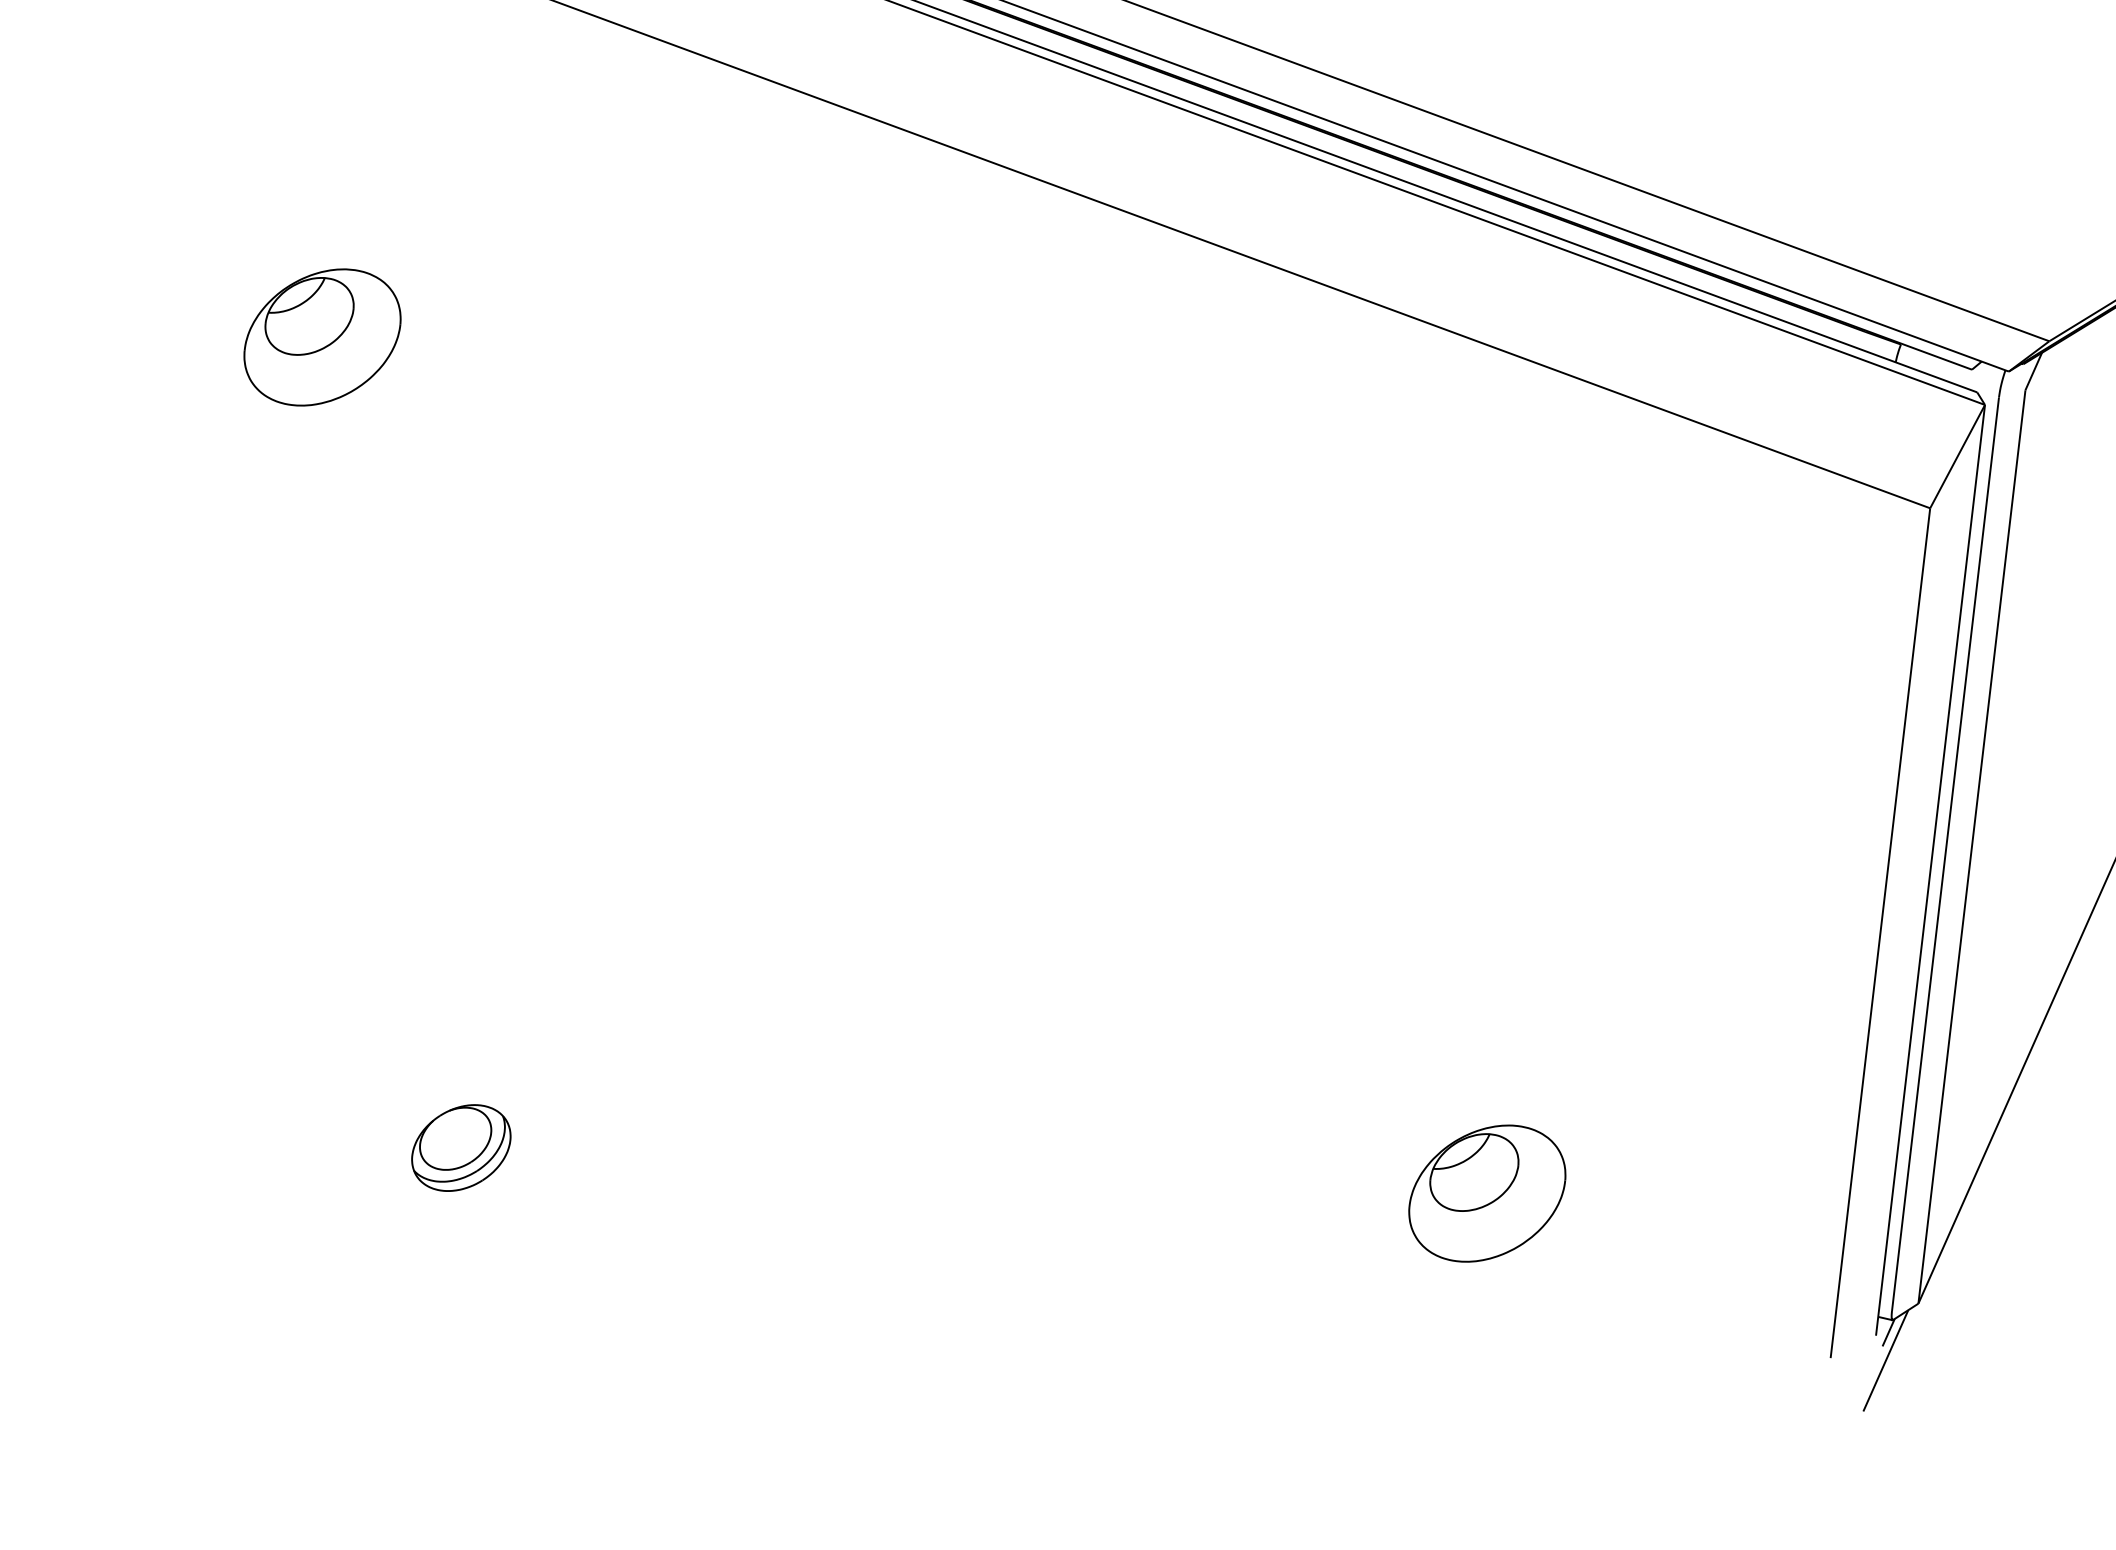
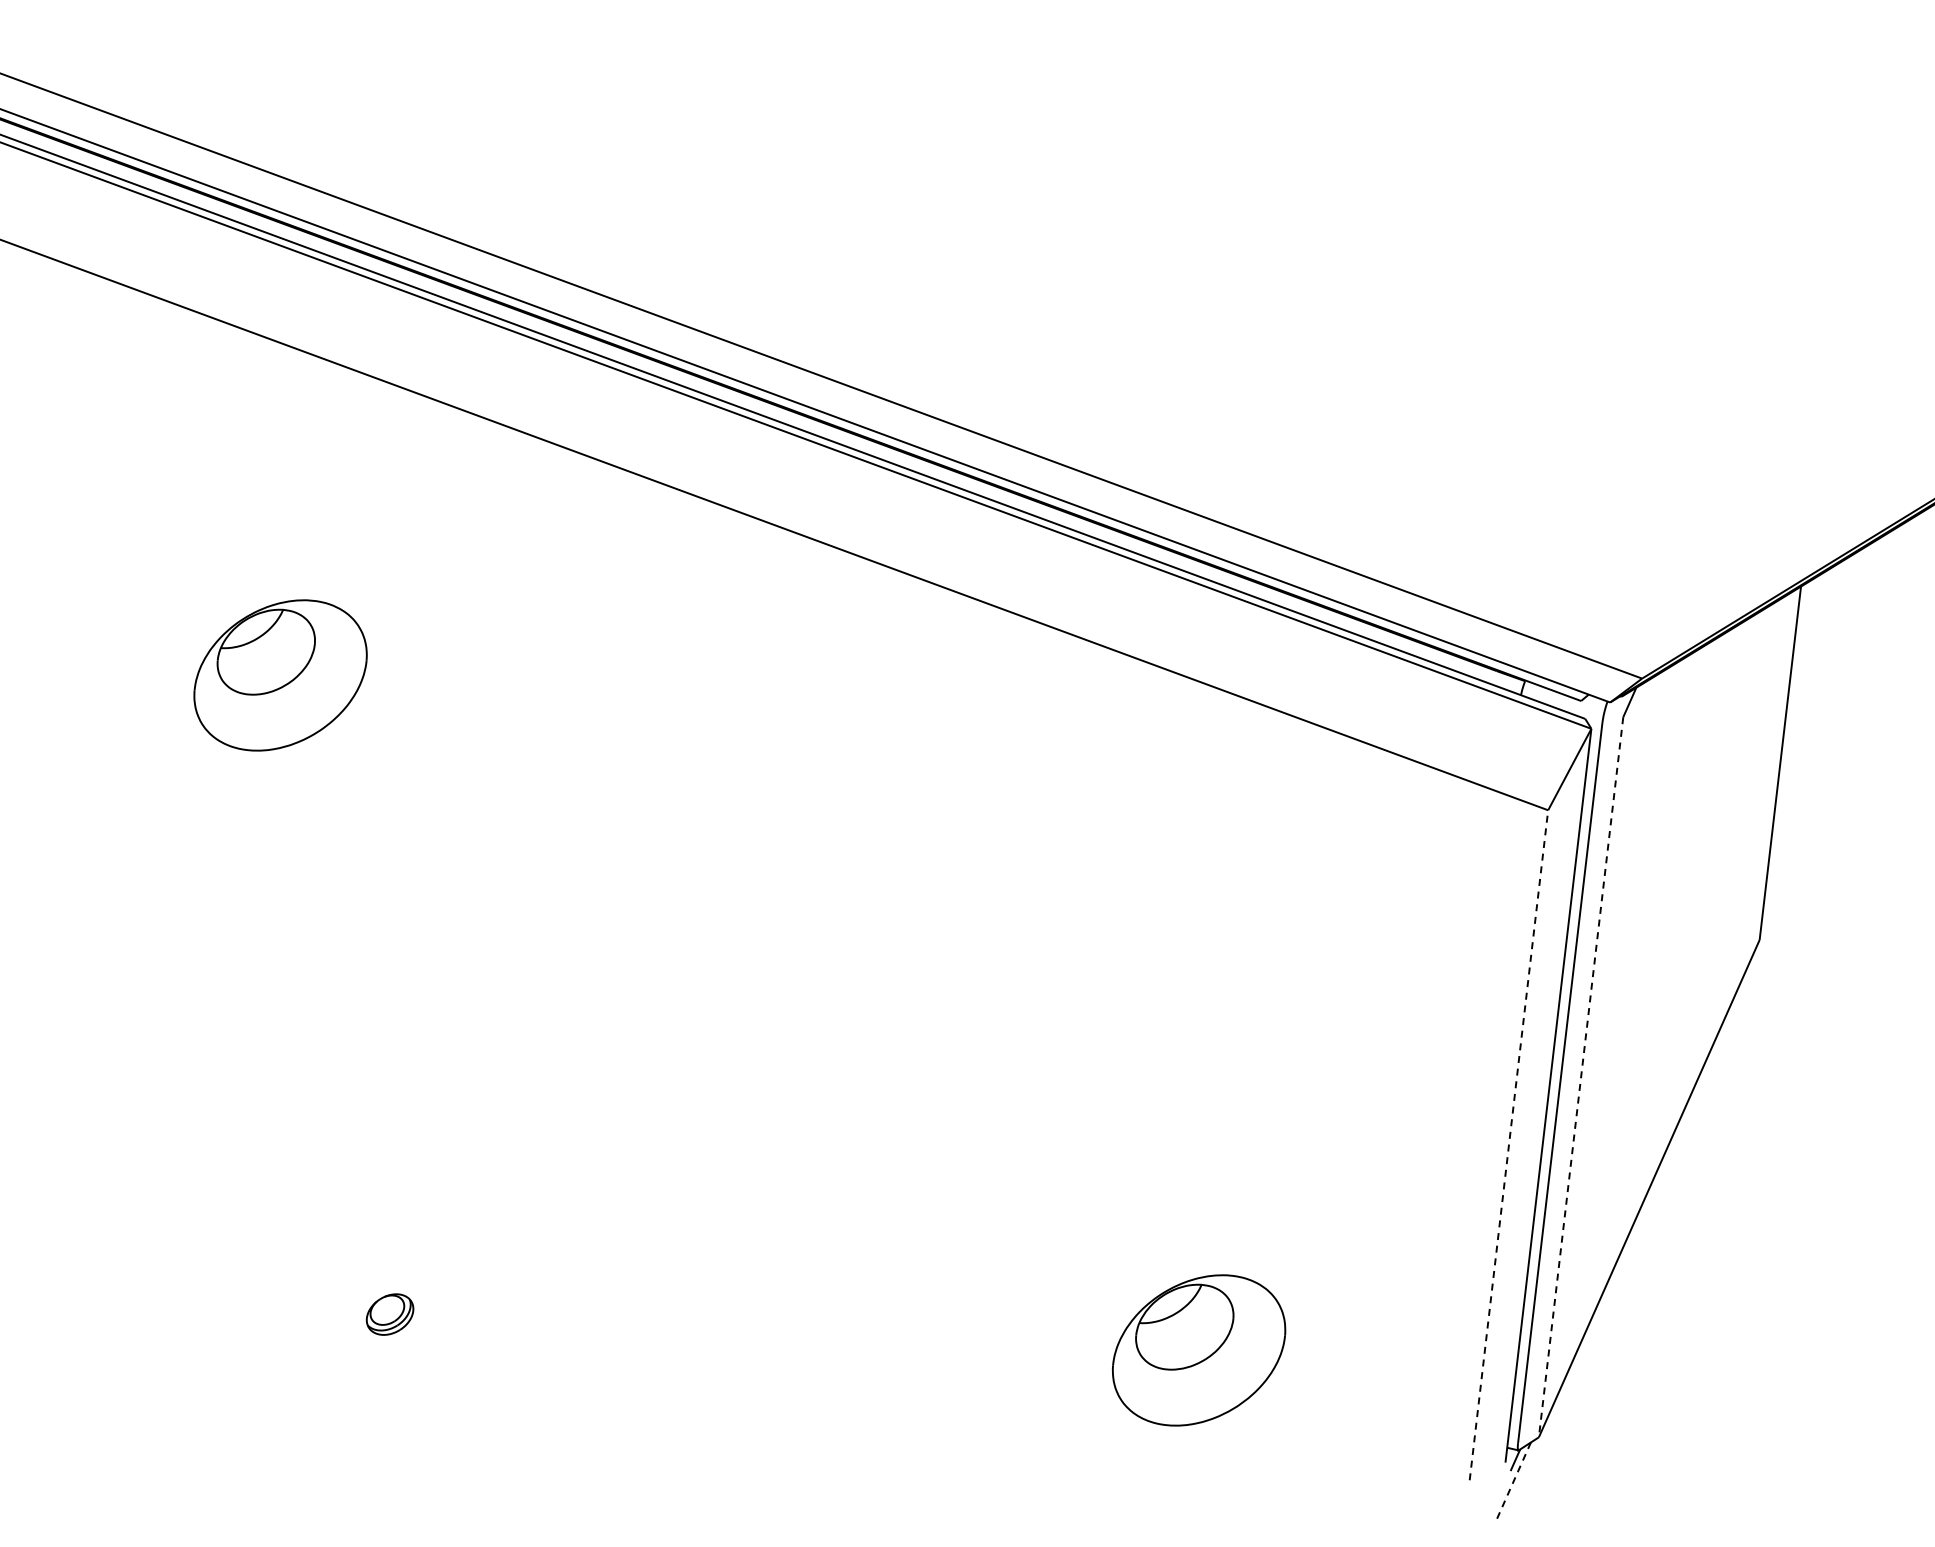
part: (322, 337) -> (280, 675), size x1.4
line: (1972, 847) -> (1581, 1077), solid -> dashed
line: (1881, 932) -> (1509, 1144), solid -> dashed
part: (460, 1147) -> (389, 1314), size x0.6
part: (1486, 1193) -> (1198, 1350), size x1.4
line: (1886, 1360) -> (1513, 1482), solid -> dashed

